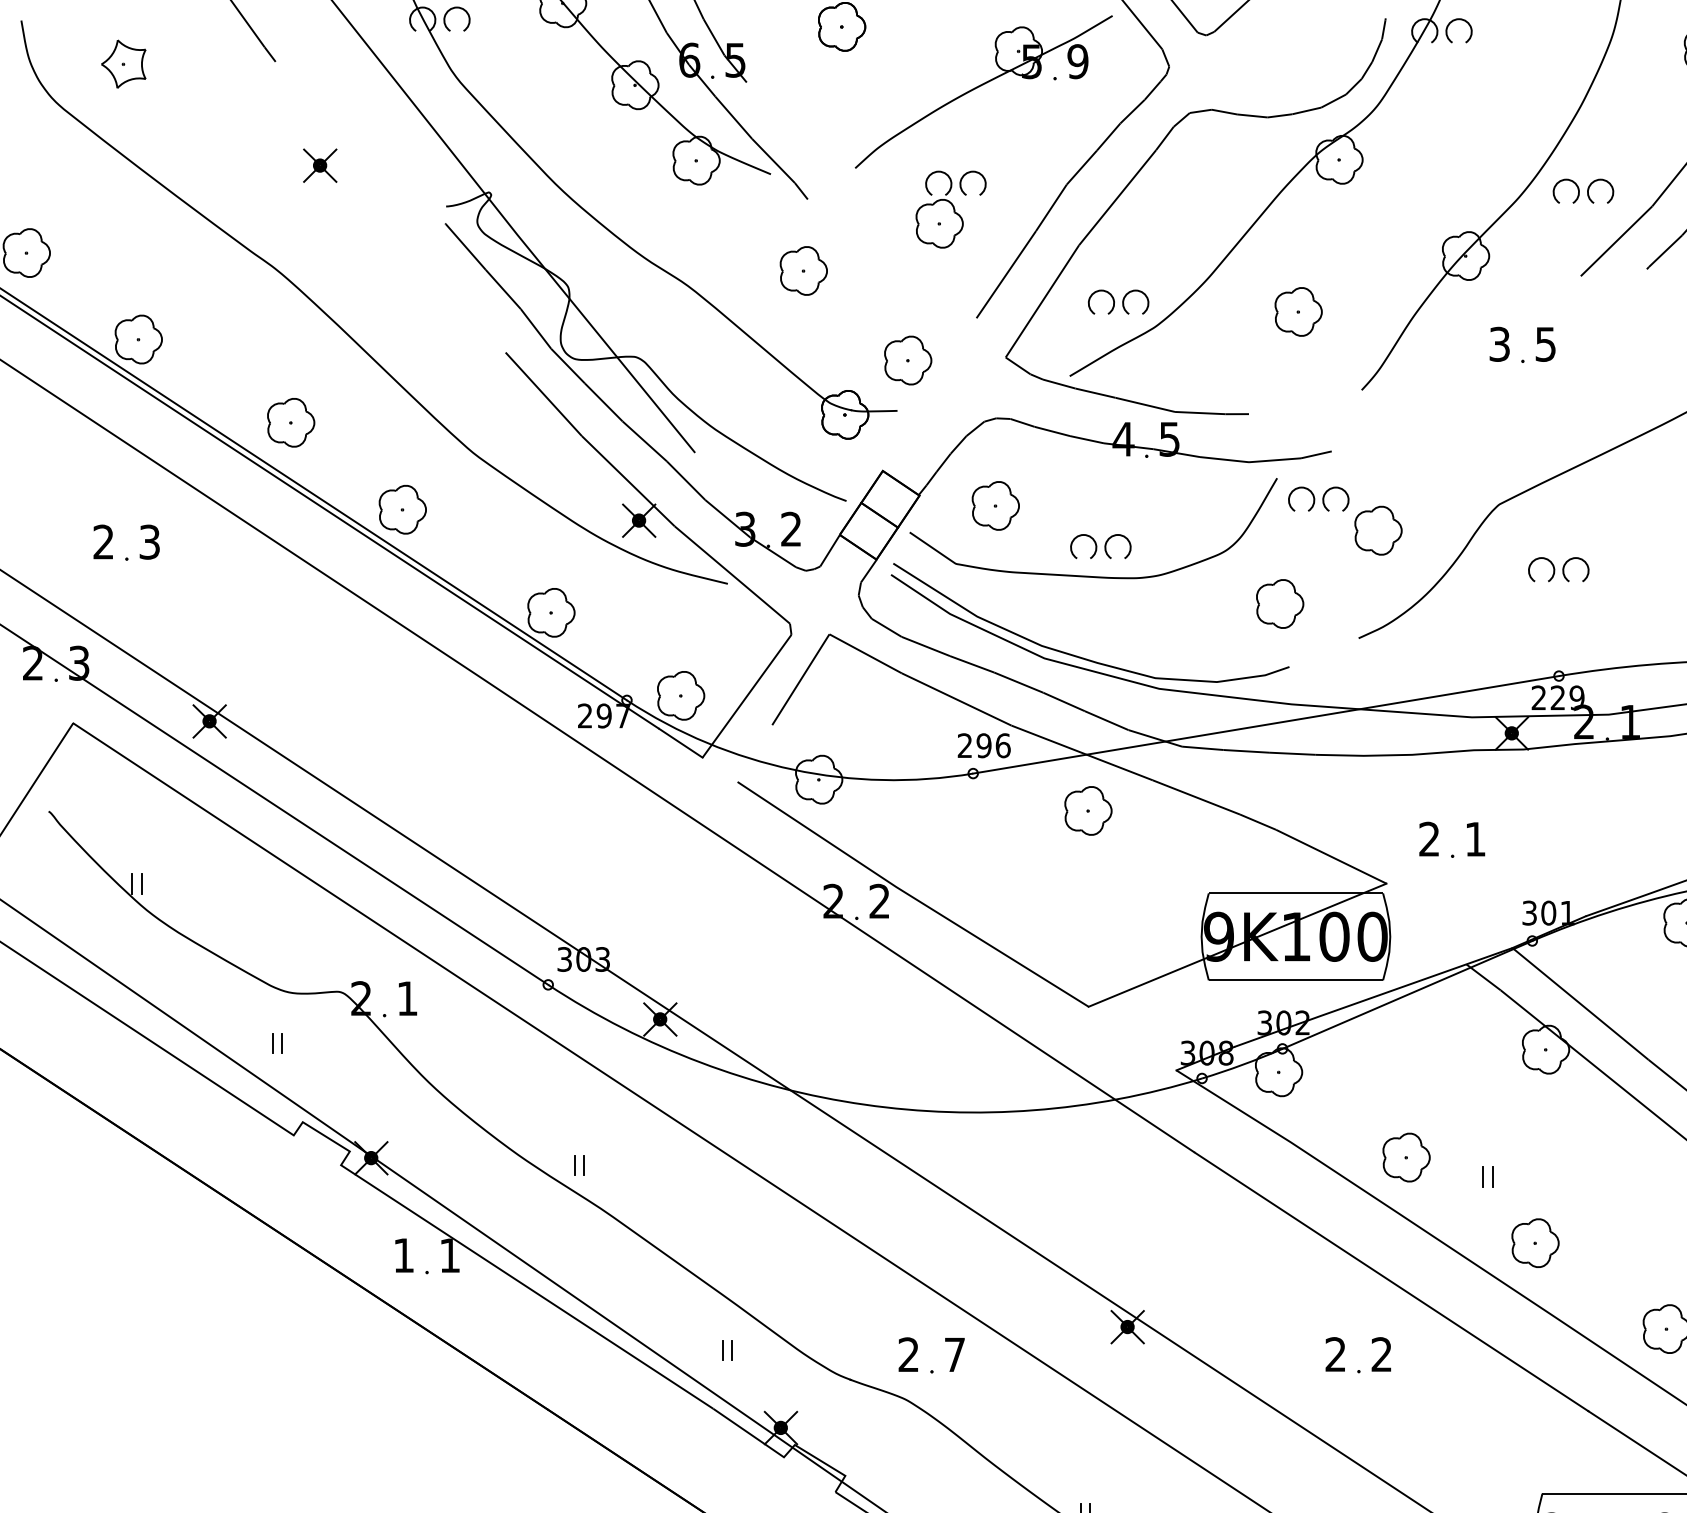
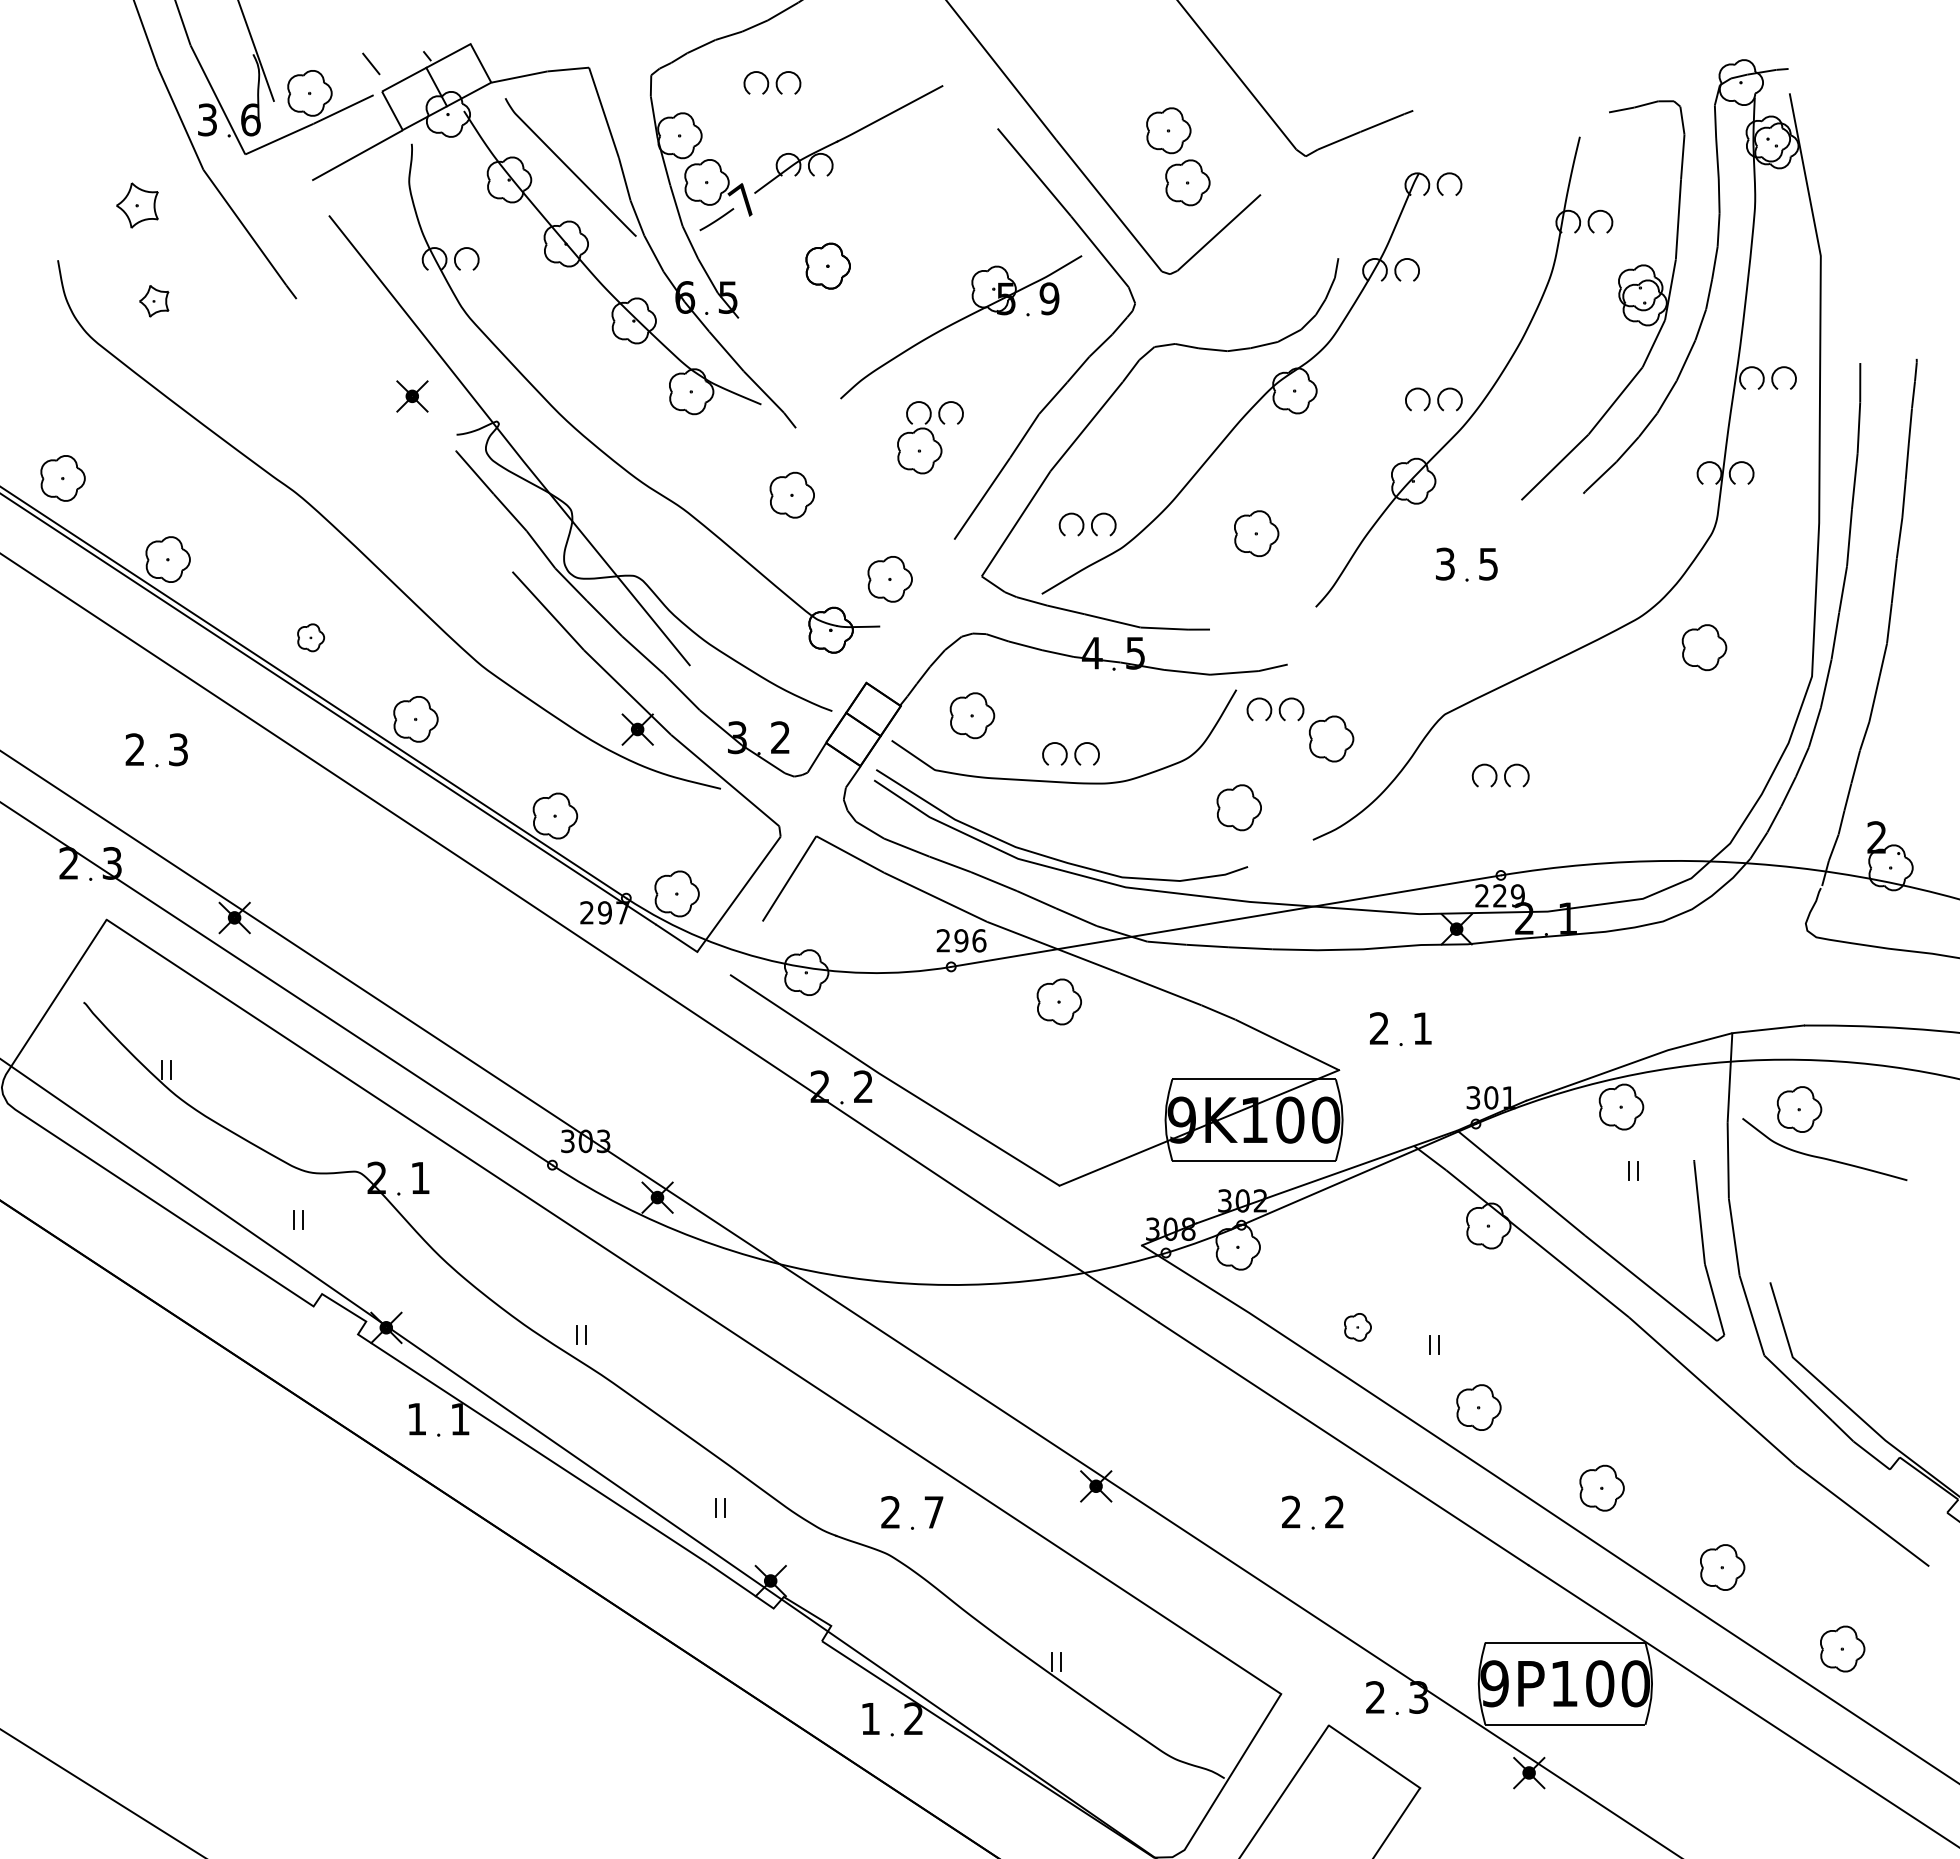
part: (124, 64) -> (154, 301), size x0.7
part: (320, 165) -> (412, 396), moved
part: (1583, 191) -> (1433, 399), moved
part: (290, 422) -> (310, 637), size x0.6
part: (1406, 1157) -> (1357, 1327), size x0.6

